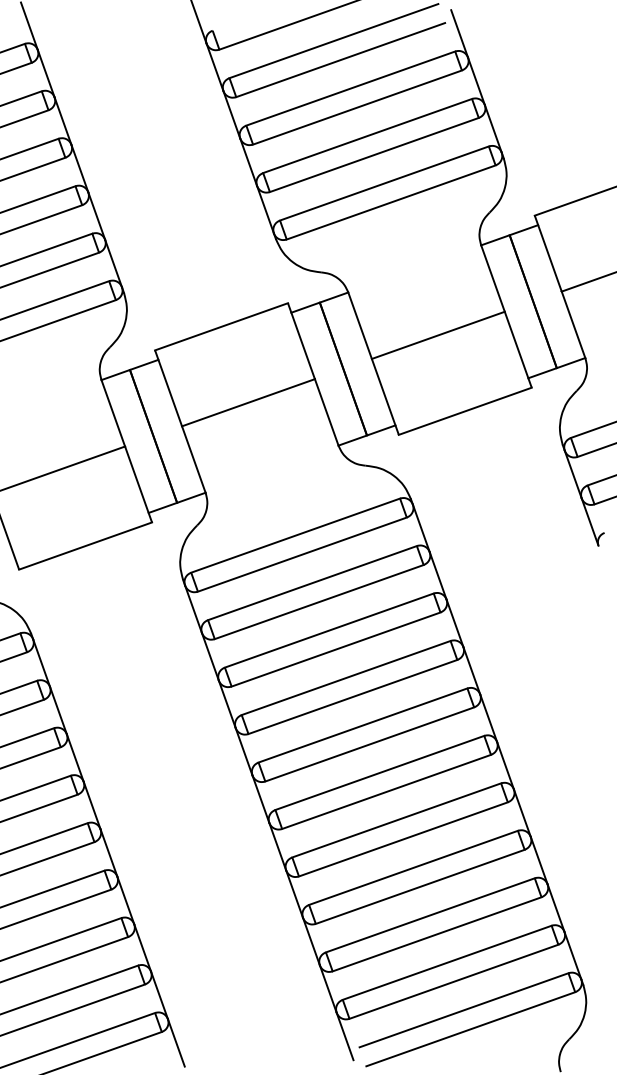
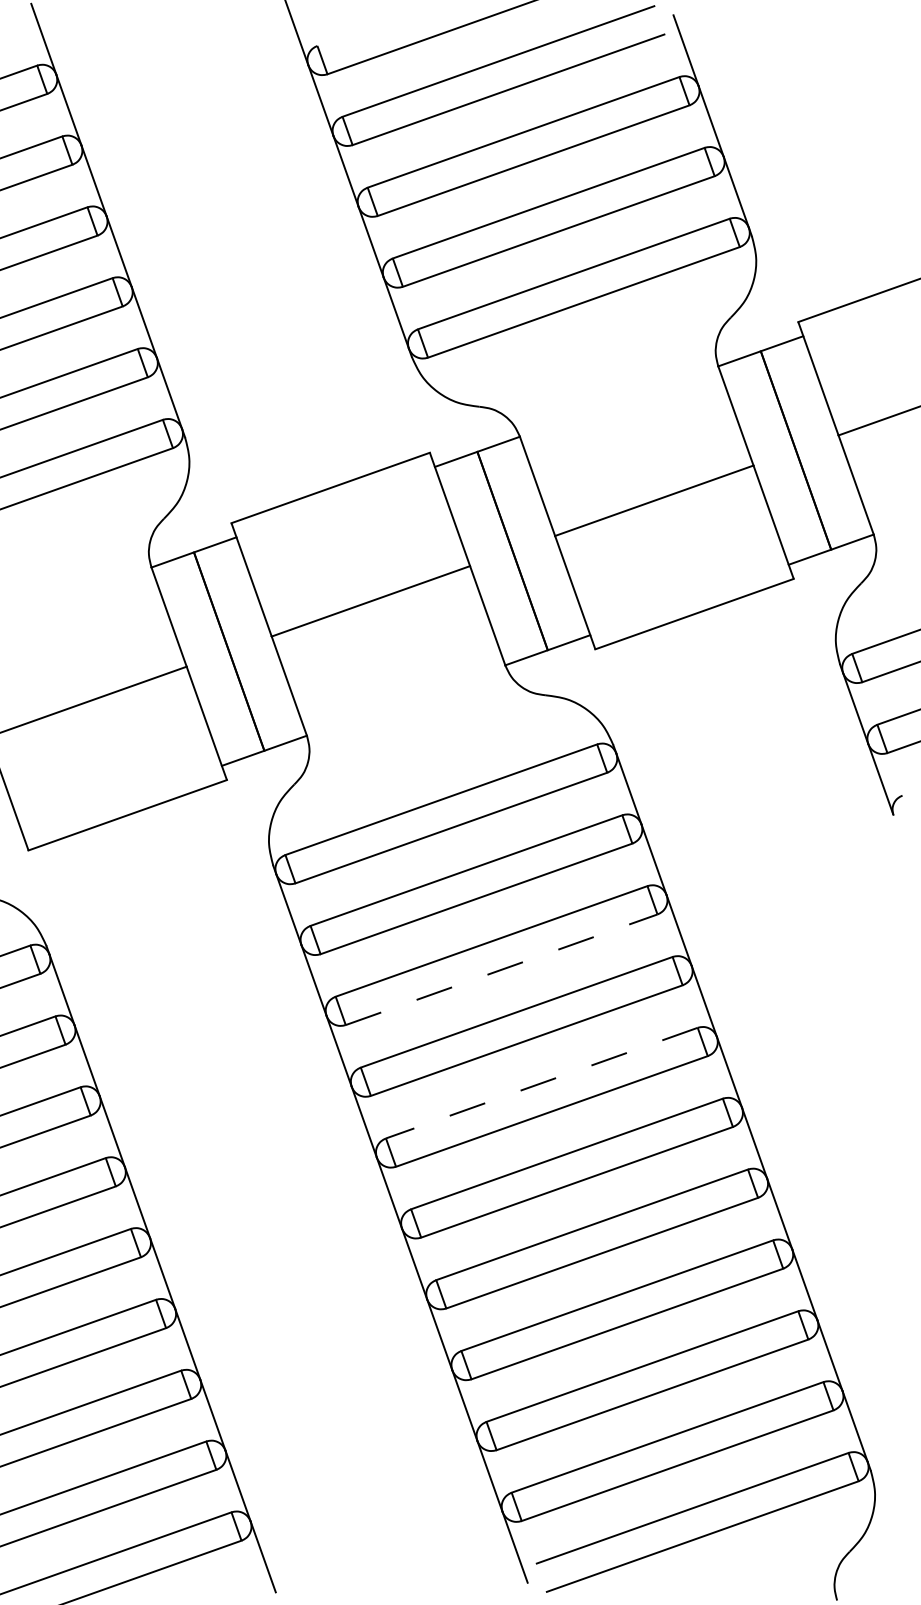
line: (336, 649) -> (502, 969), solid -> dashed
line: (363, 725) -> (542, 1083), solid -> dashed

